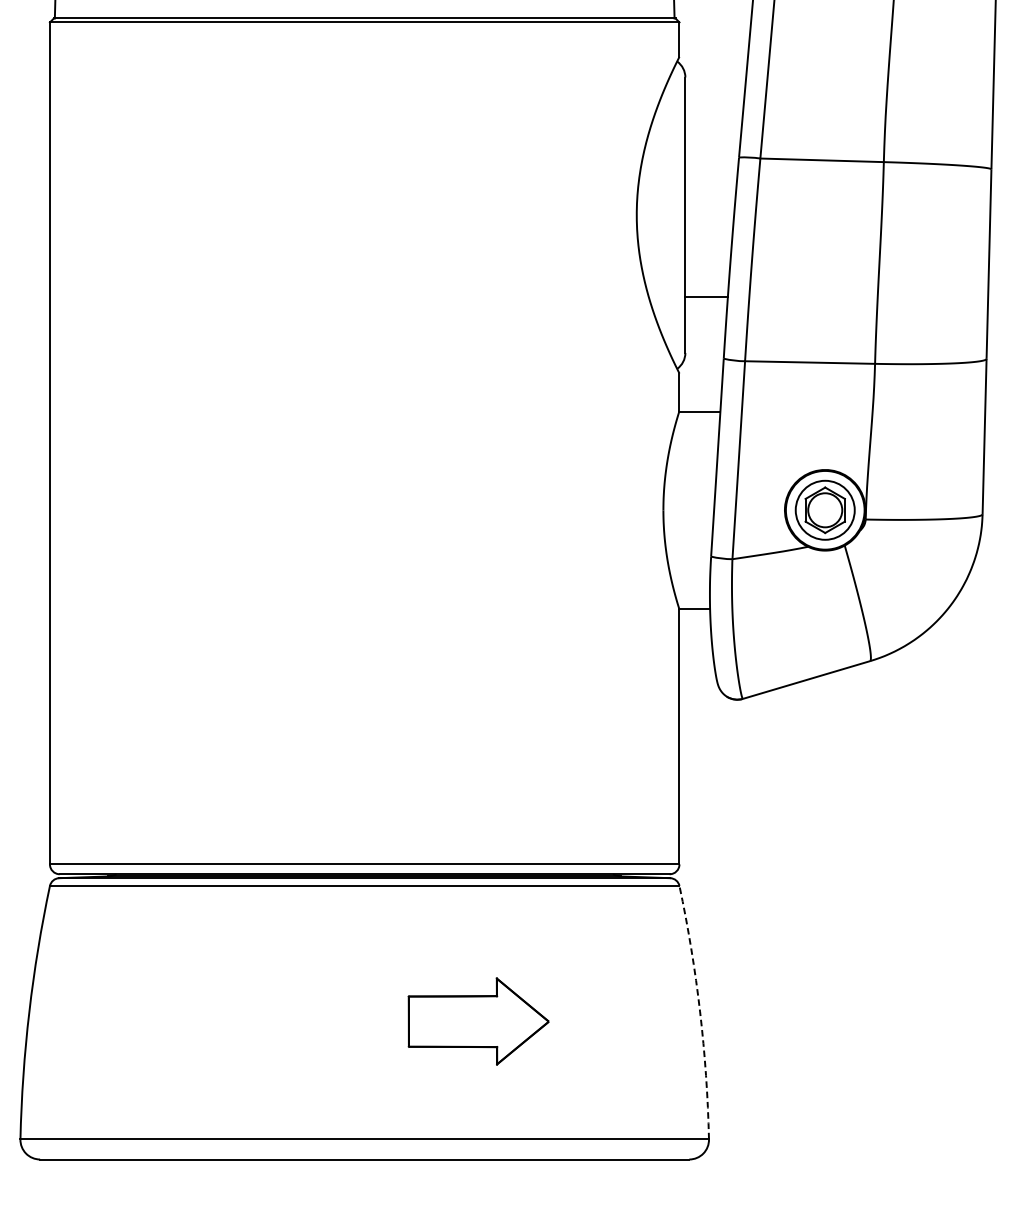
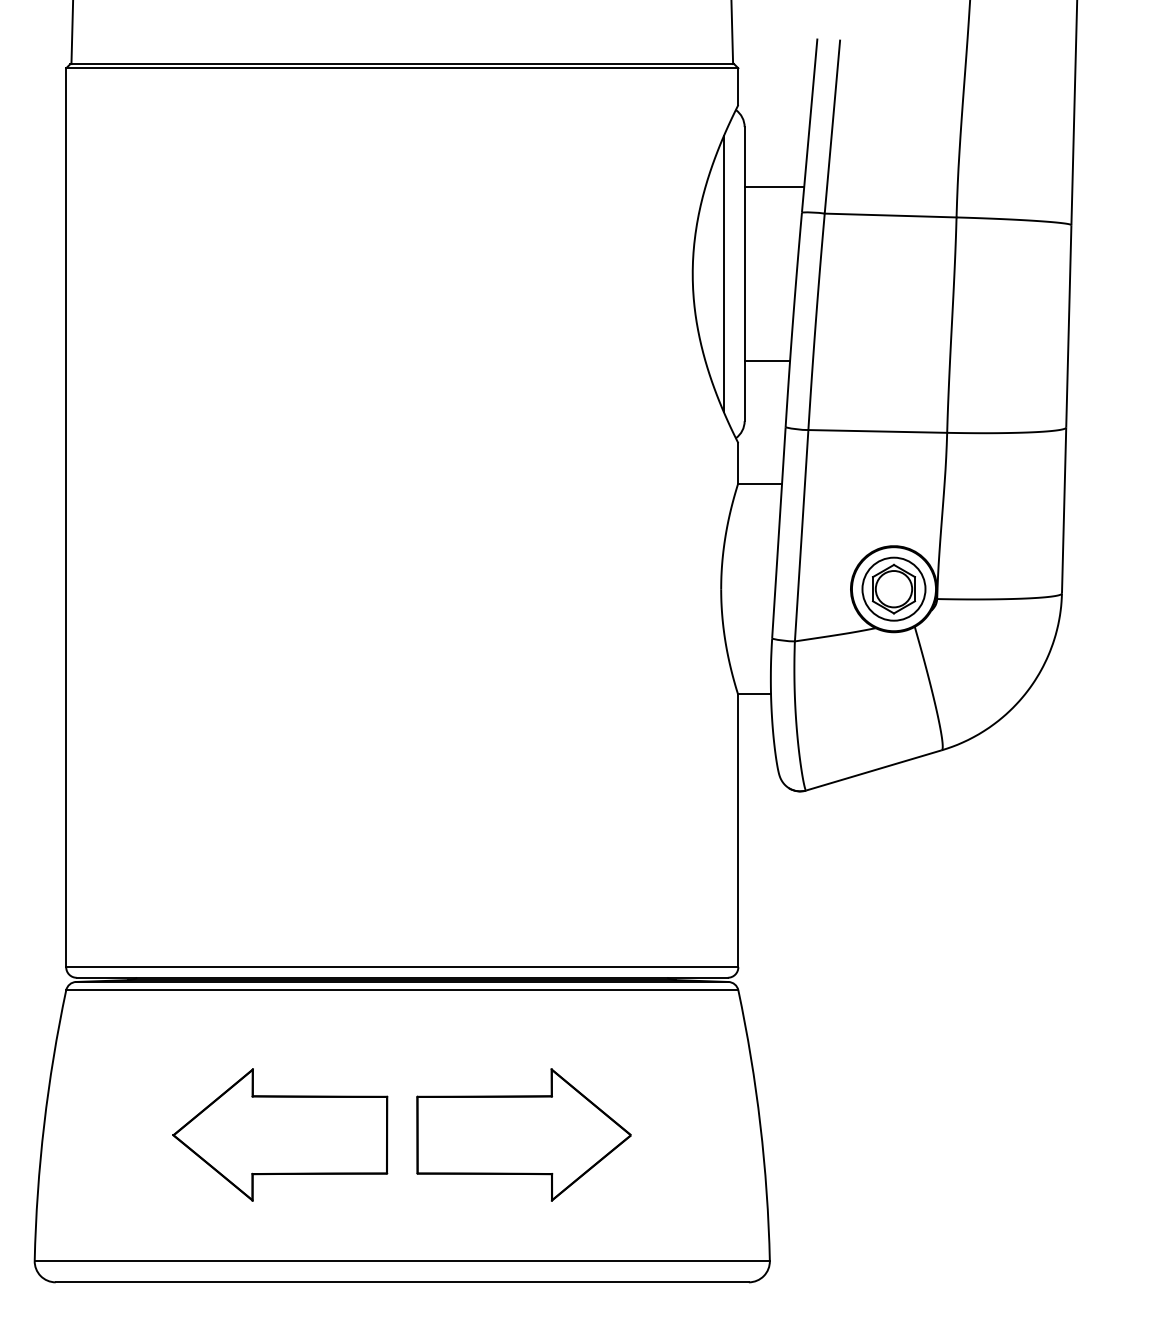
line: (713, 133) -> (774, 186), added
line: (665, 214) -> (723, 273), added
arc: (700, 1011) -> (760, 1124), dashed -> solid
part: (250, 1021) -> (280, 1134), added
part: (478, 1021) -> (523, 1134), size x1.43

